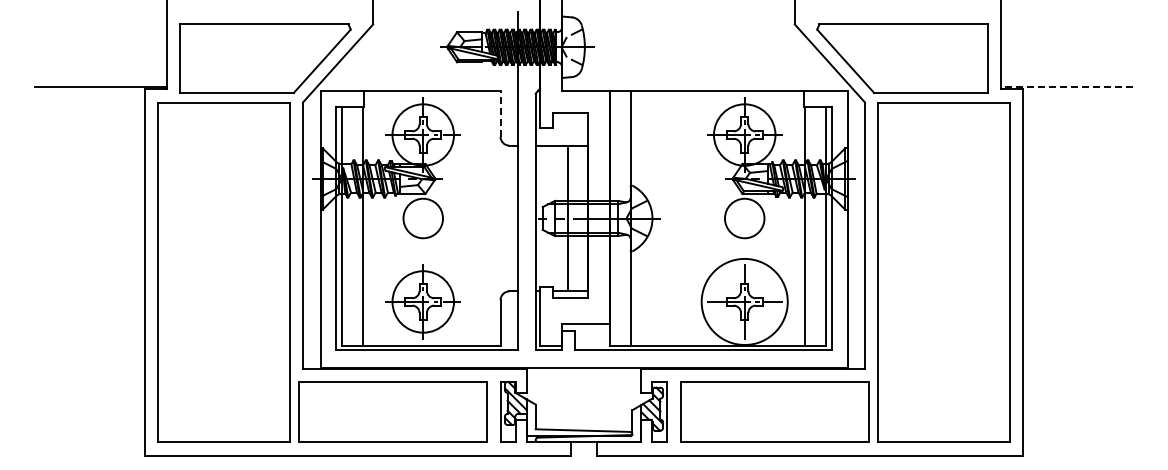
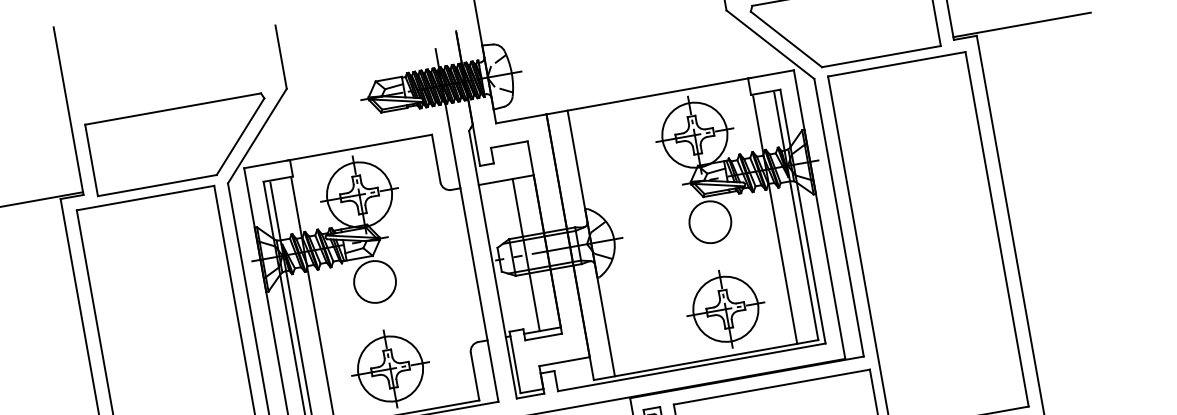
line: (1067, 86) -> (1022, 24), dashed -> solid
line: (500, 114) -> (436, 159), dashed -> solid
circle: (744, 301) -> (725, 308), size x0.71

